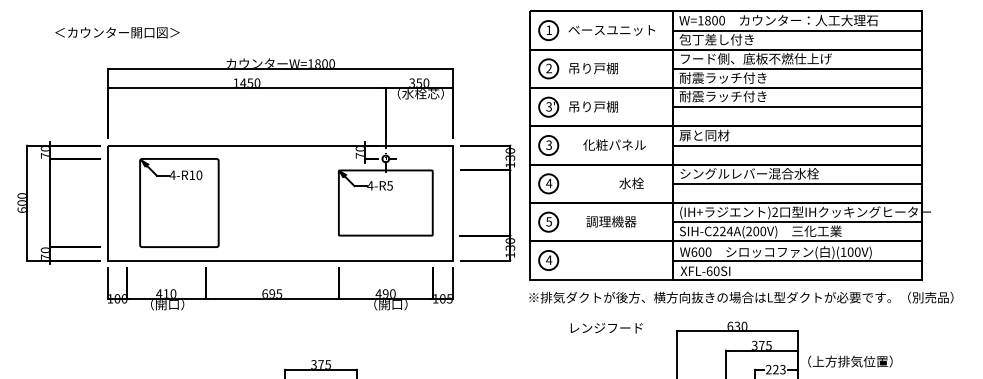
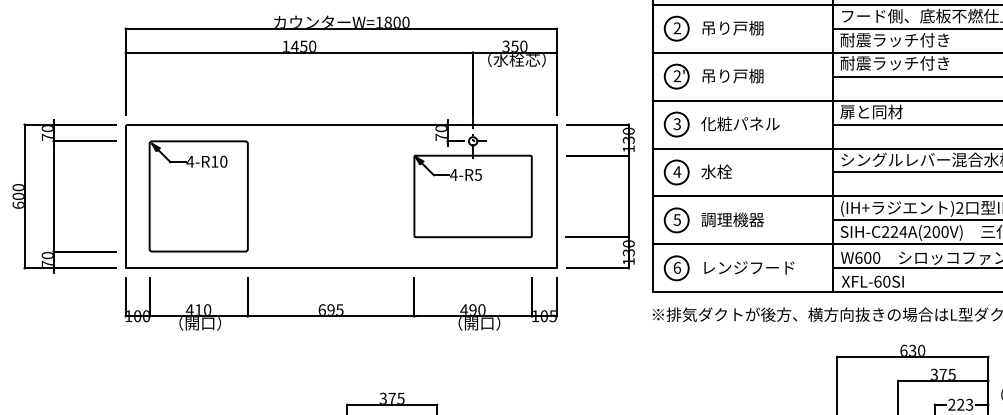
text: (548, 107) -> (676, 77), 3' -> 2'
text: (614, 144) -> (740, 123), moved
text: (631, 183) -> (716, 172), moved
part: (179, 202) -> (198, 195), moved
text: (611, 221) -> (732, 219), moved
text: (548, 259) -> (676, 267), 4 -> 6
text: (606, 328) -> (749, 268), moved

